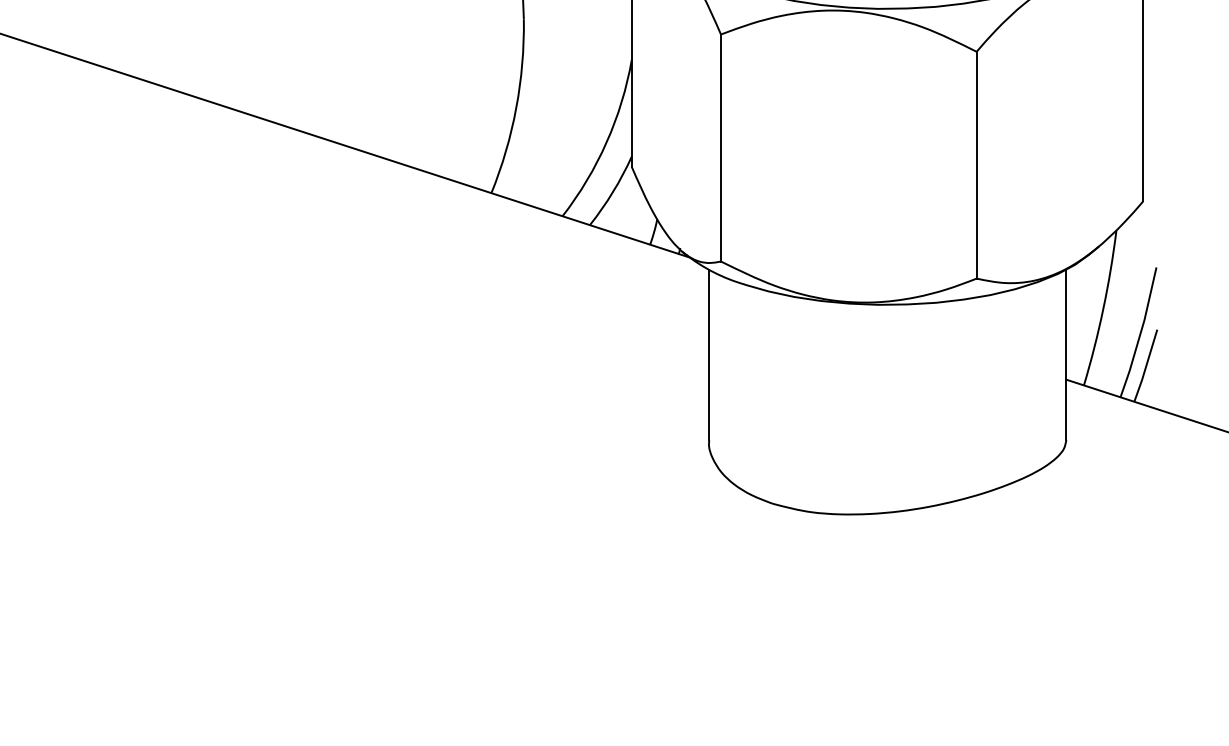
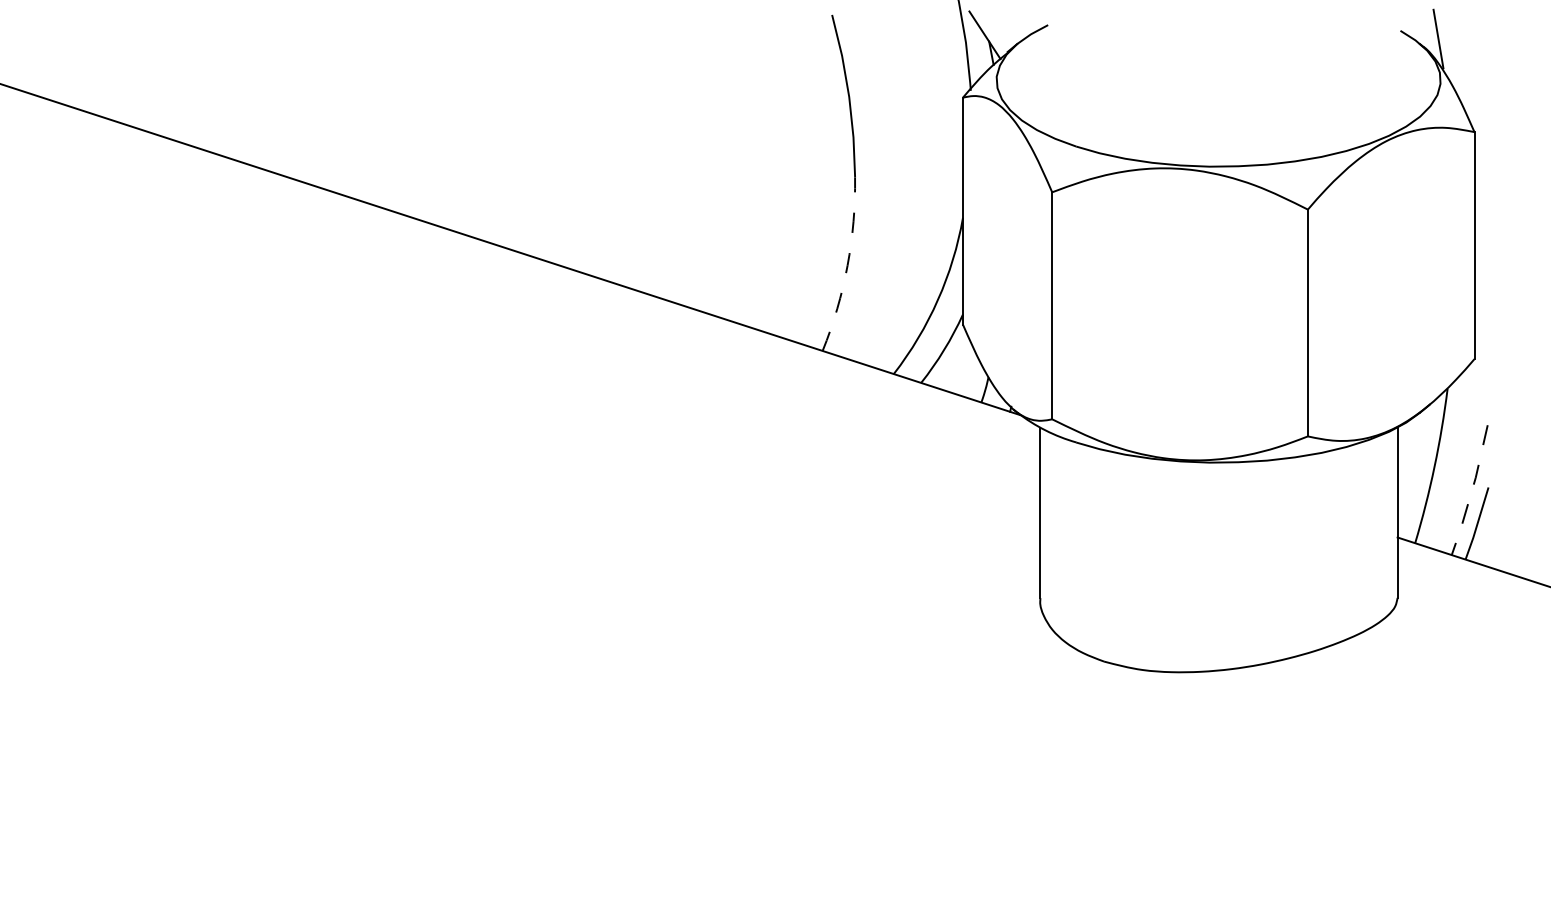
arc: (516, 107) -> (847, 265), solid -> dashed
line: (1141, 332) -> (1472, 490), solid -> dashed

